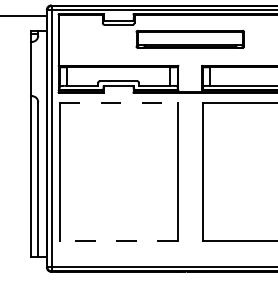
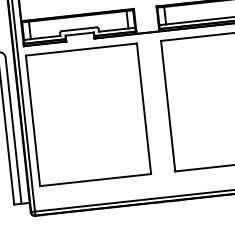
line: (118, 102) -> (81, 49), dashed -> solid
line: (118, 241) -> (95, 180), dashed -> solid

